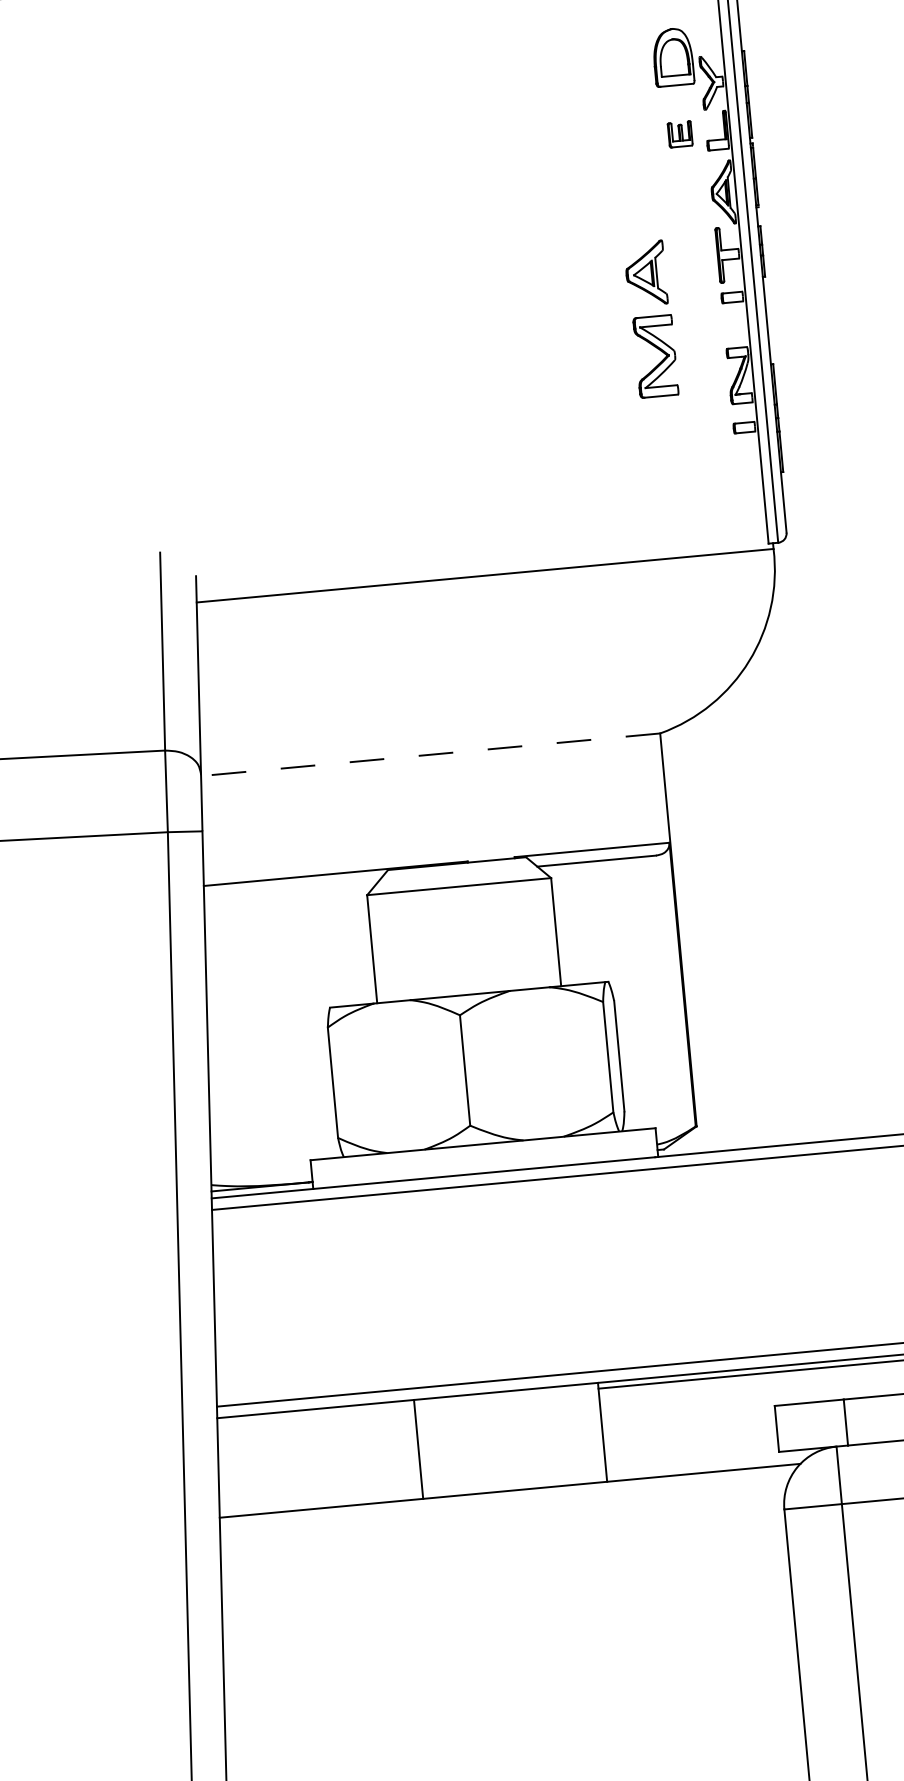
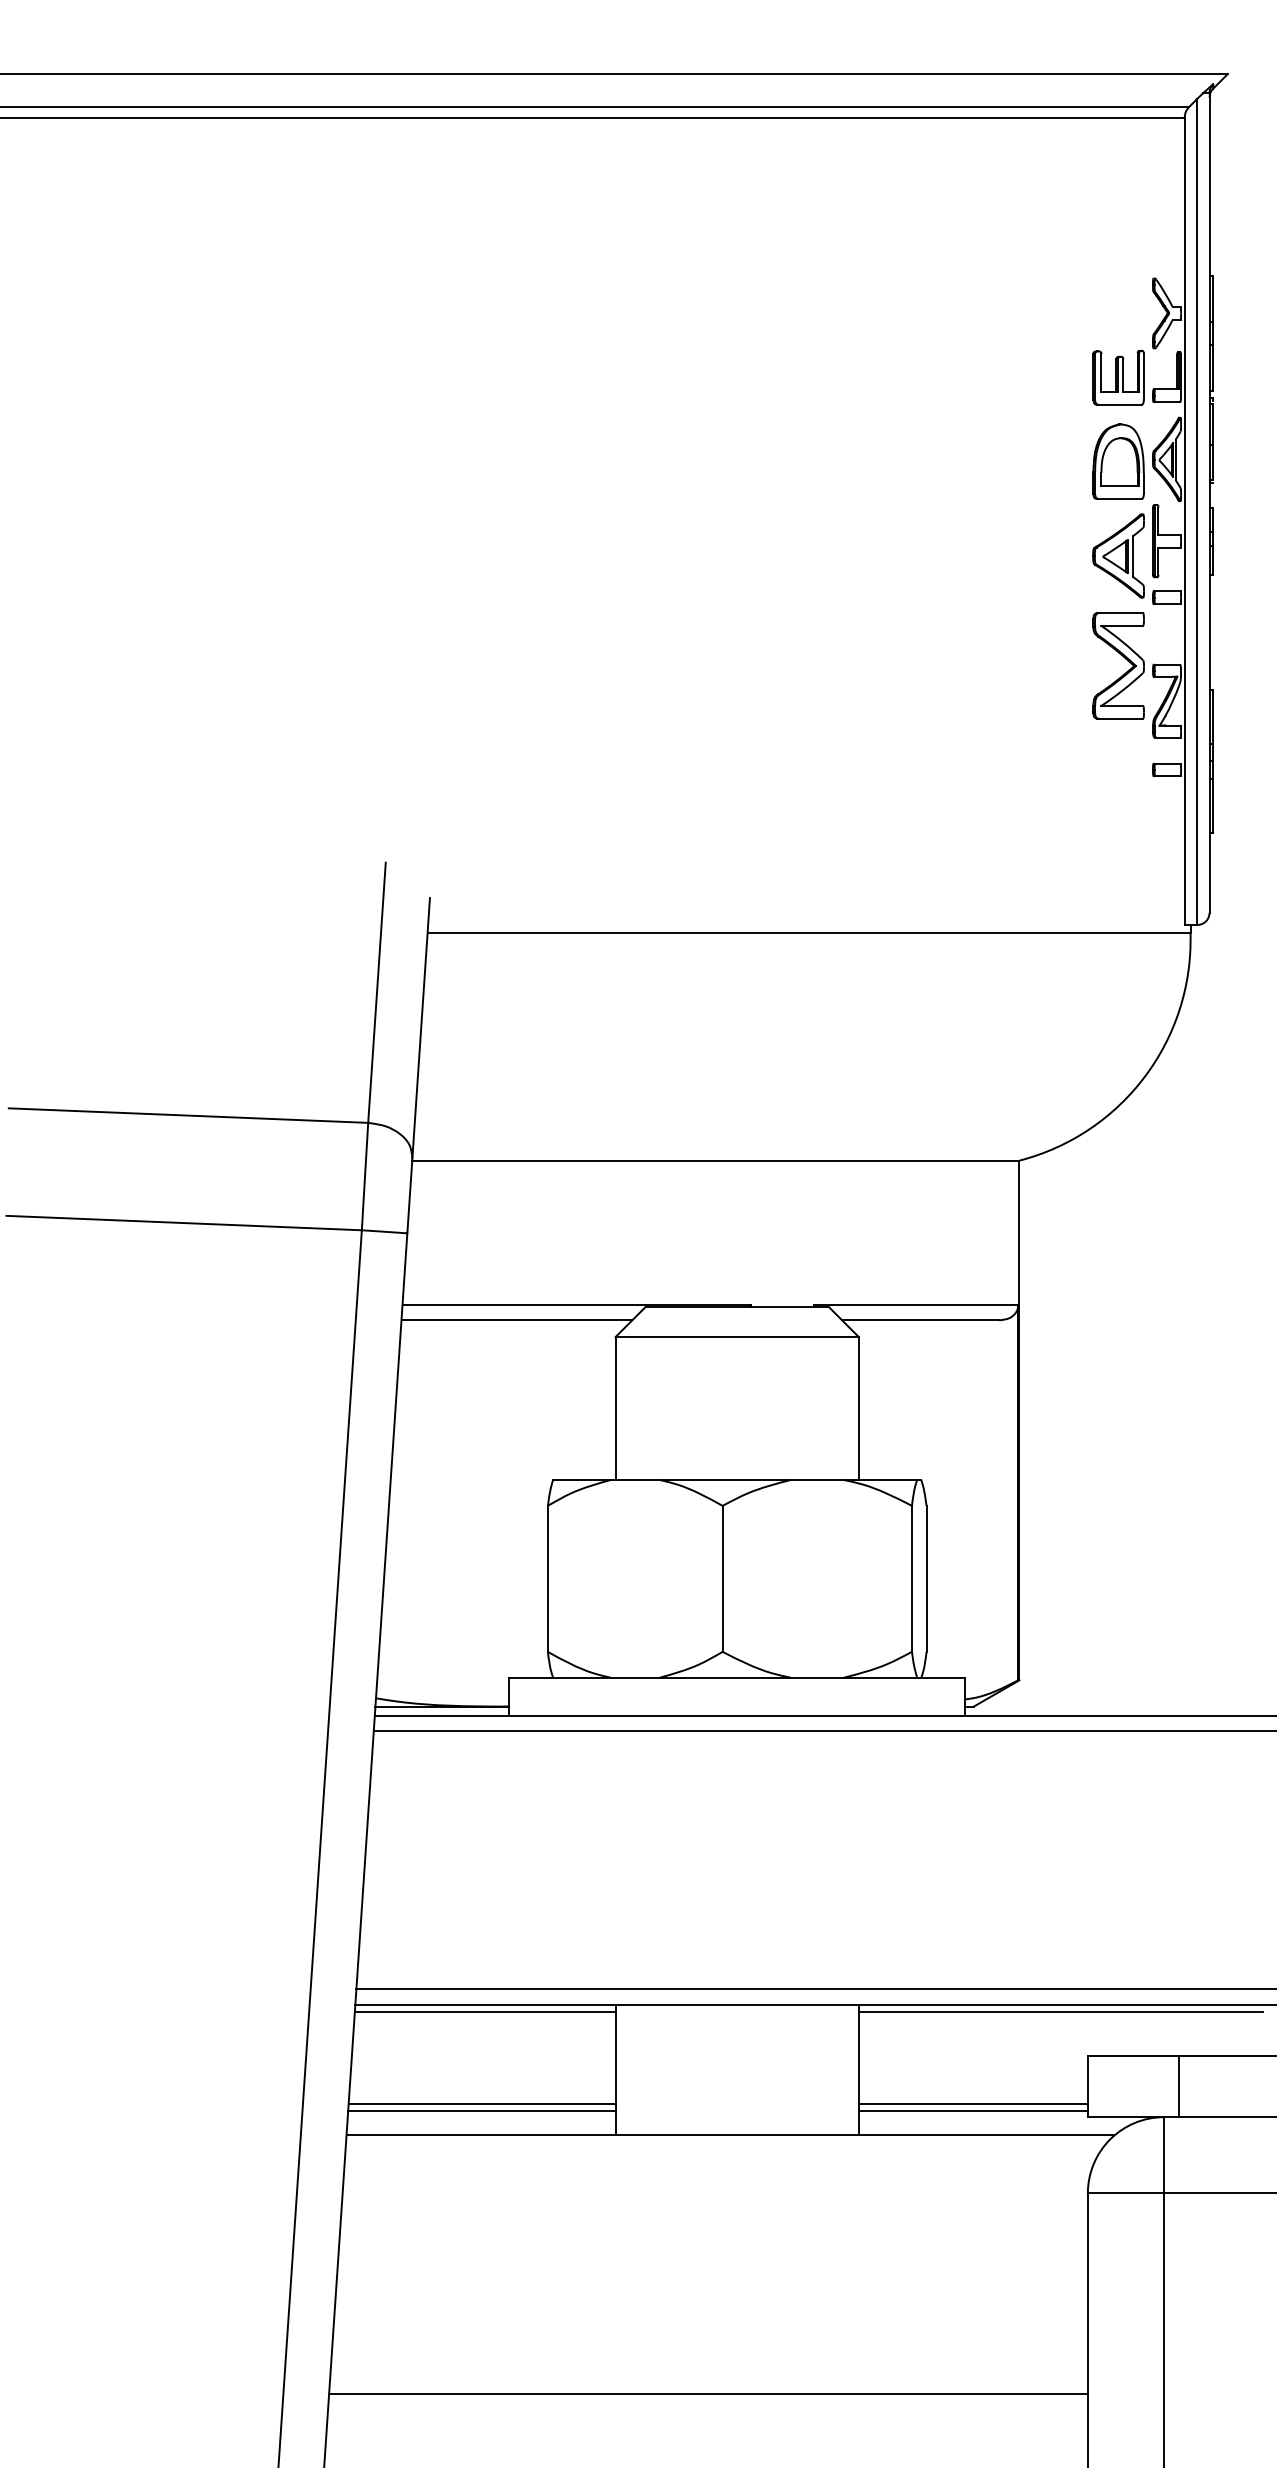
part: (673, 57) -> (1118, 461), moved
part: (680, 134) -> (1118, 377), size x1.67
part: (645, 273) -> (1118, 555), moved
part: (659, 350) -> (1124, 658), moved
line: (430, 754) -> (715, 1160), dashed -> solid
line: (291, 889) -> (516, 1320), added
line: (315, 1415) -> (484, 2012), added
line: (690, 1449) -> (972, 2103), added
line: (691, 1455) -> (972, 2111), added
line: (319, 1484) -> (481, 2103), added
line: (320, 1490) -> (481, 2111), added
line: (511, 1687) -> (708, 2393), added

